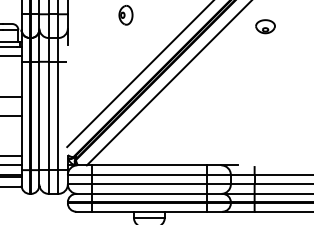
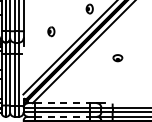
part: (264, 27) -> (117, 58), moved
line: (149, 165) -> (62, 103), solid -> dashed
line: (149, 193) -> (62, 116), solid -> dashed

